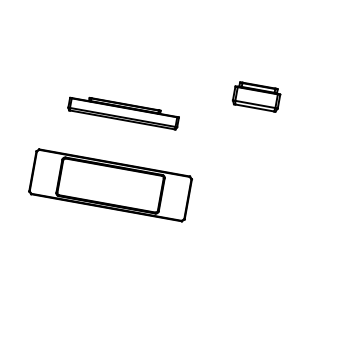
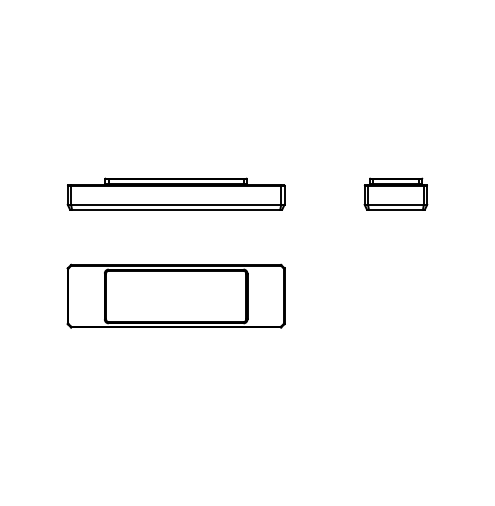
part: (256, 96) -> (395, 193), moved
part: (123, 111) -> (175, 193), size x1.43

